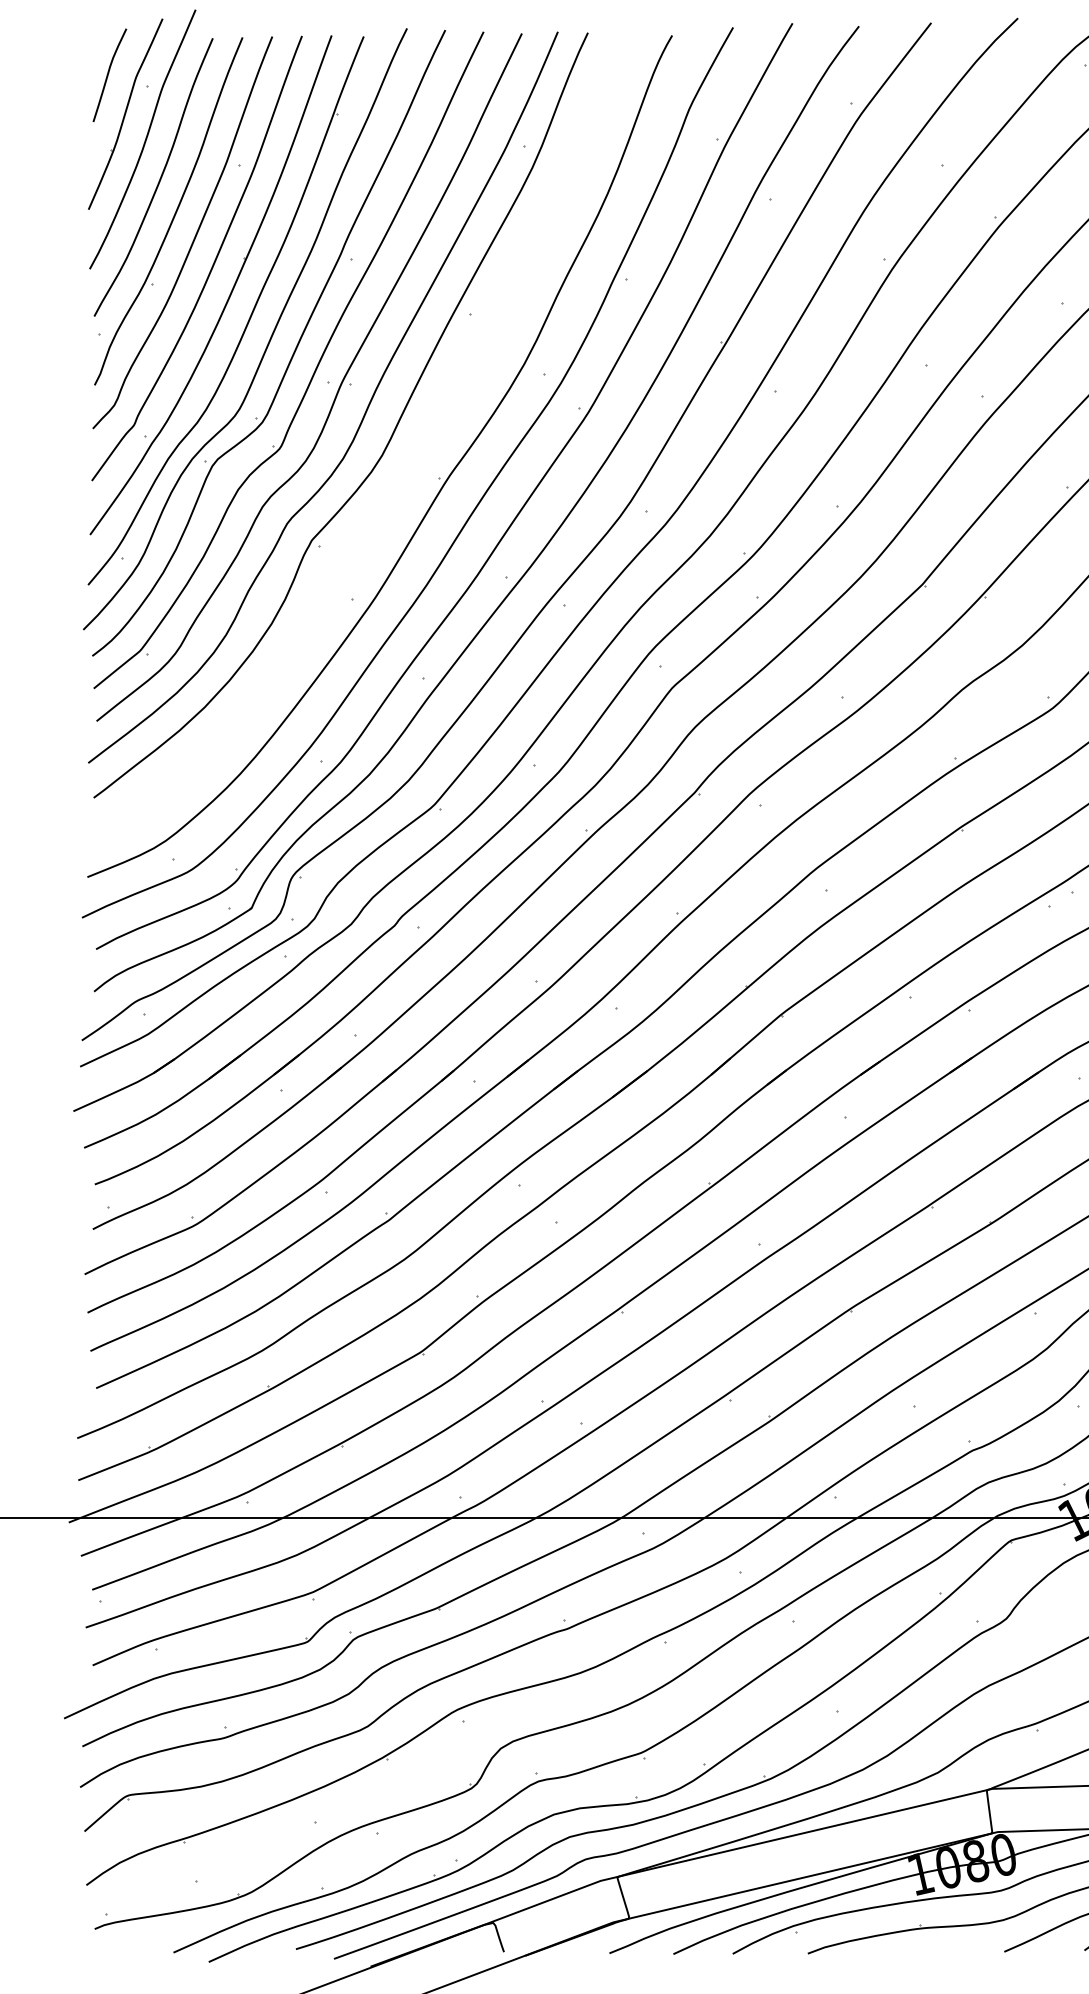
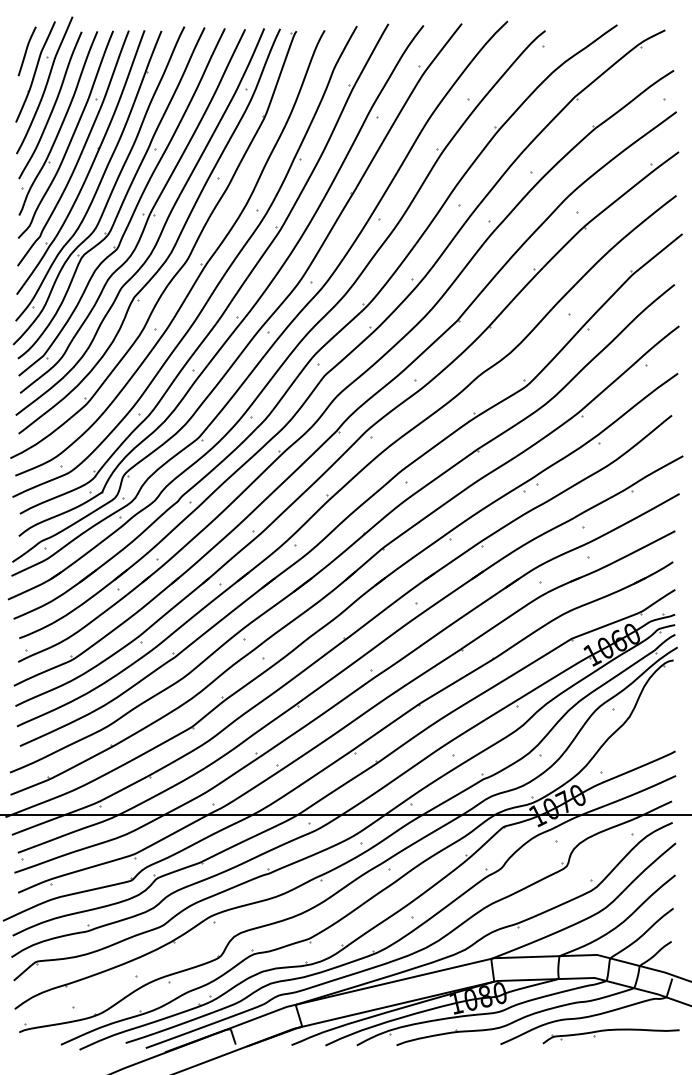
part: (403, 477) -> (182, 264), added

